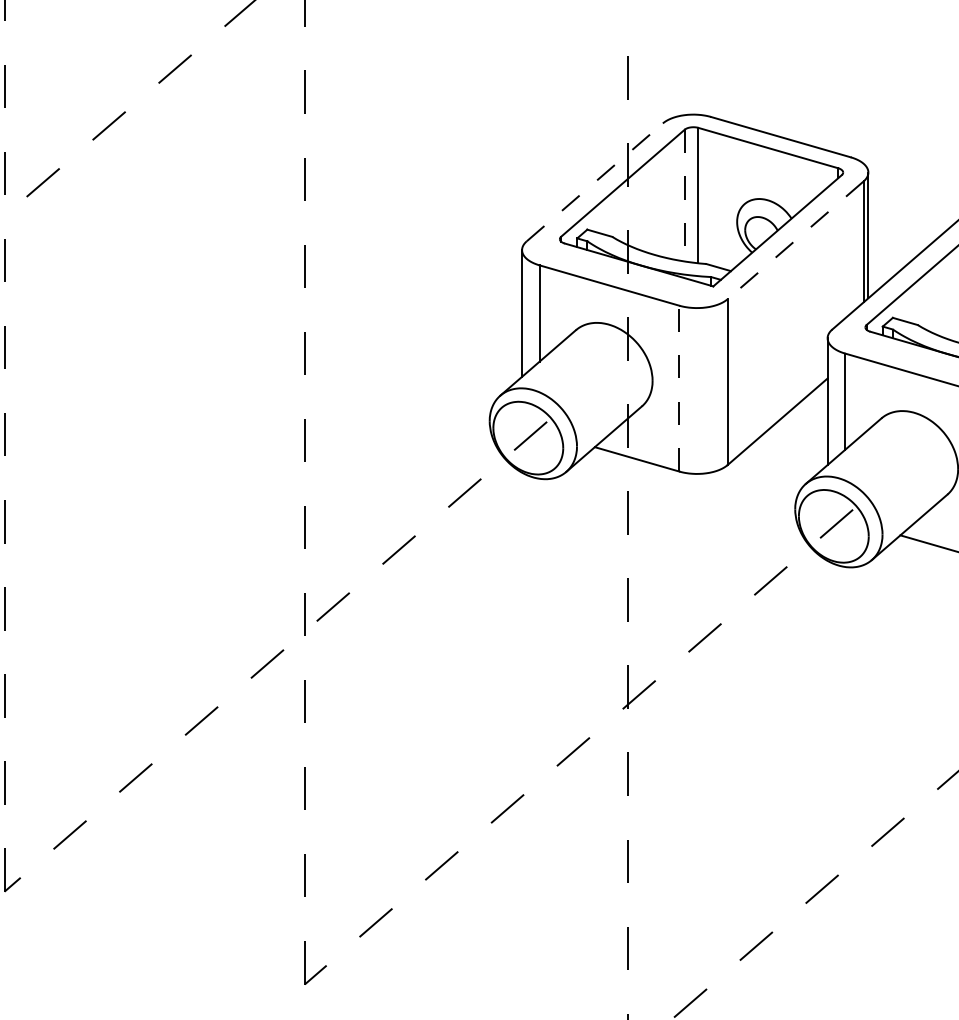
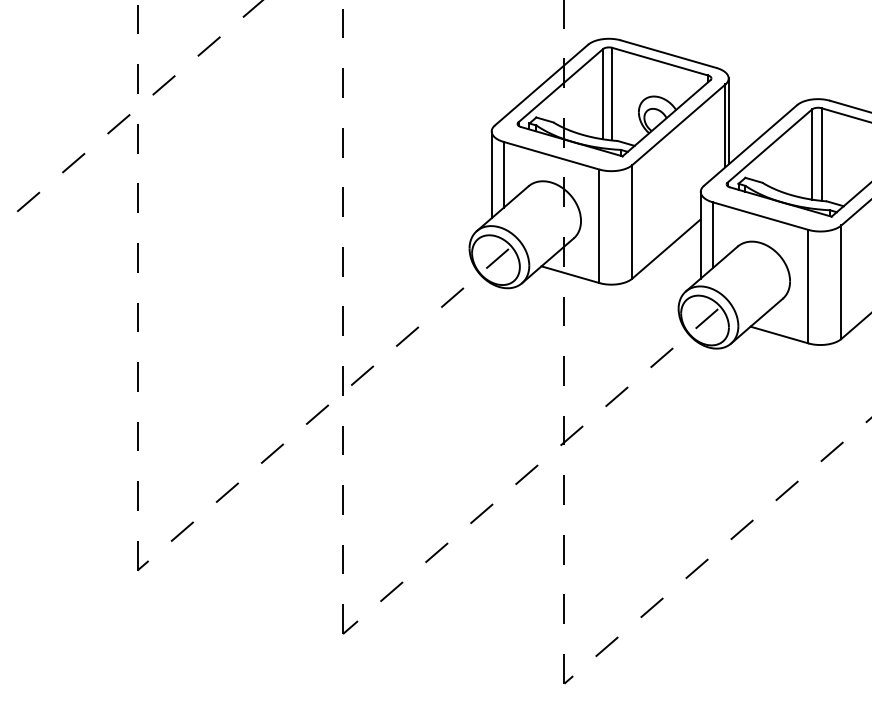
line: (594, 182) -> (541, 85), dashed -> solid
line: (685, 196) -> (603, 94), dashed -> solid
line: (795, 239) -> (678, 124), dashed -> solid
line: (679, 388) -> (599, 226), dashed -> solid

